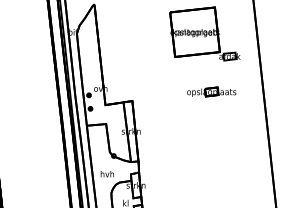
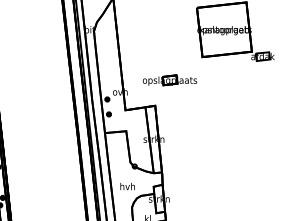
part: (211, 91) -> (169, 79), moved

